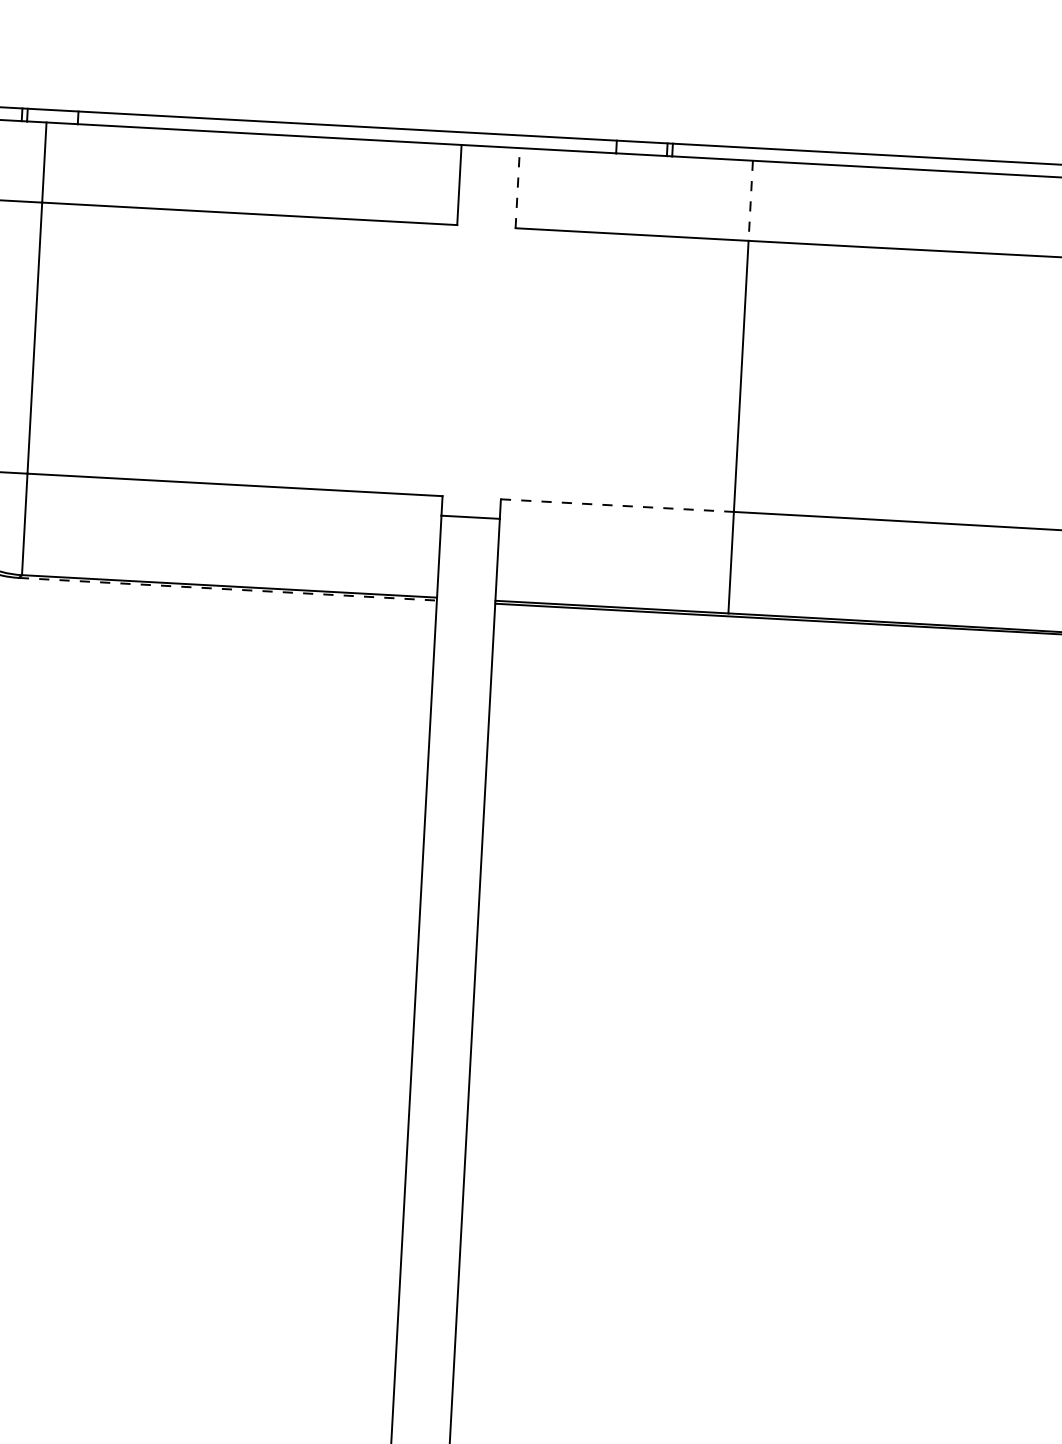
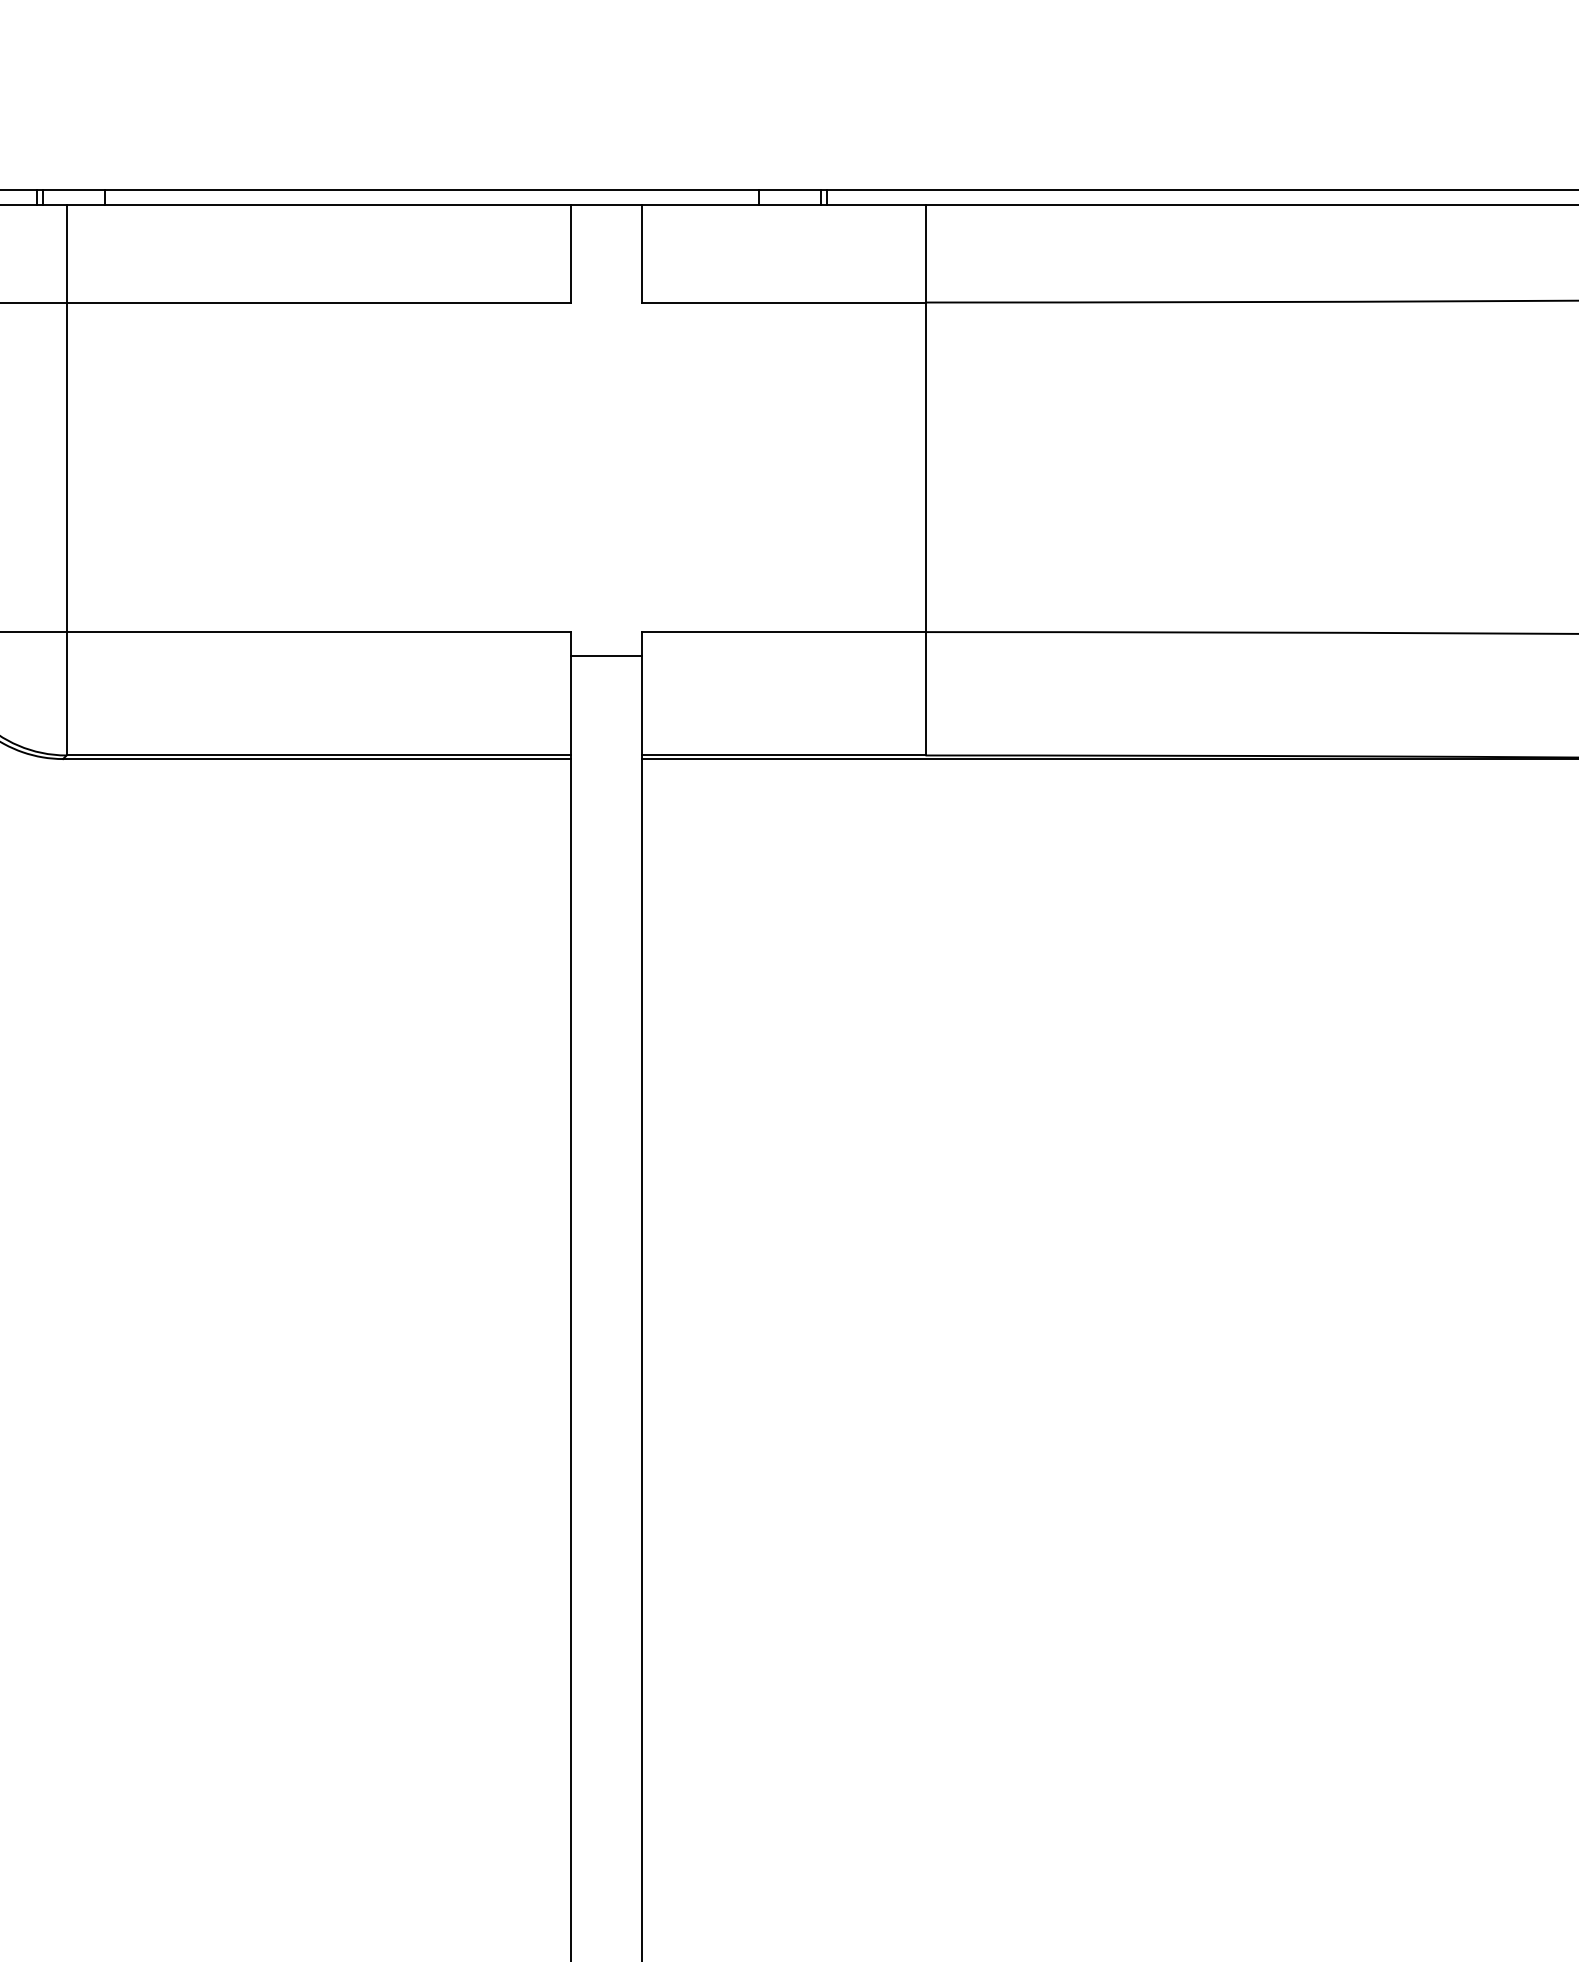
line: (517, 187) -> (642, 253), dashed -> solid
line: (750, 200) -> (925, 253), dashed -> solid
line: (617, 505) -> (783, 632), dashed -> solid
line: (228, 589) -> (317, 759), dashed -> solid

